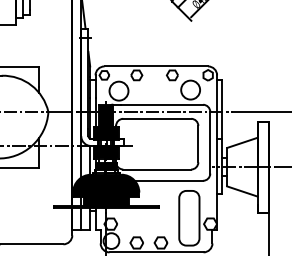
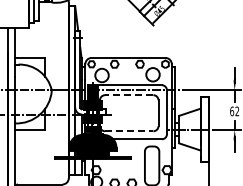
line: (156, 119) -> (128, 95), solid -> dashed
line: (157, 169) -> (129, 131), solid -> dashed

